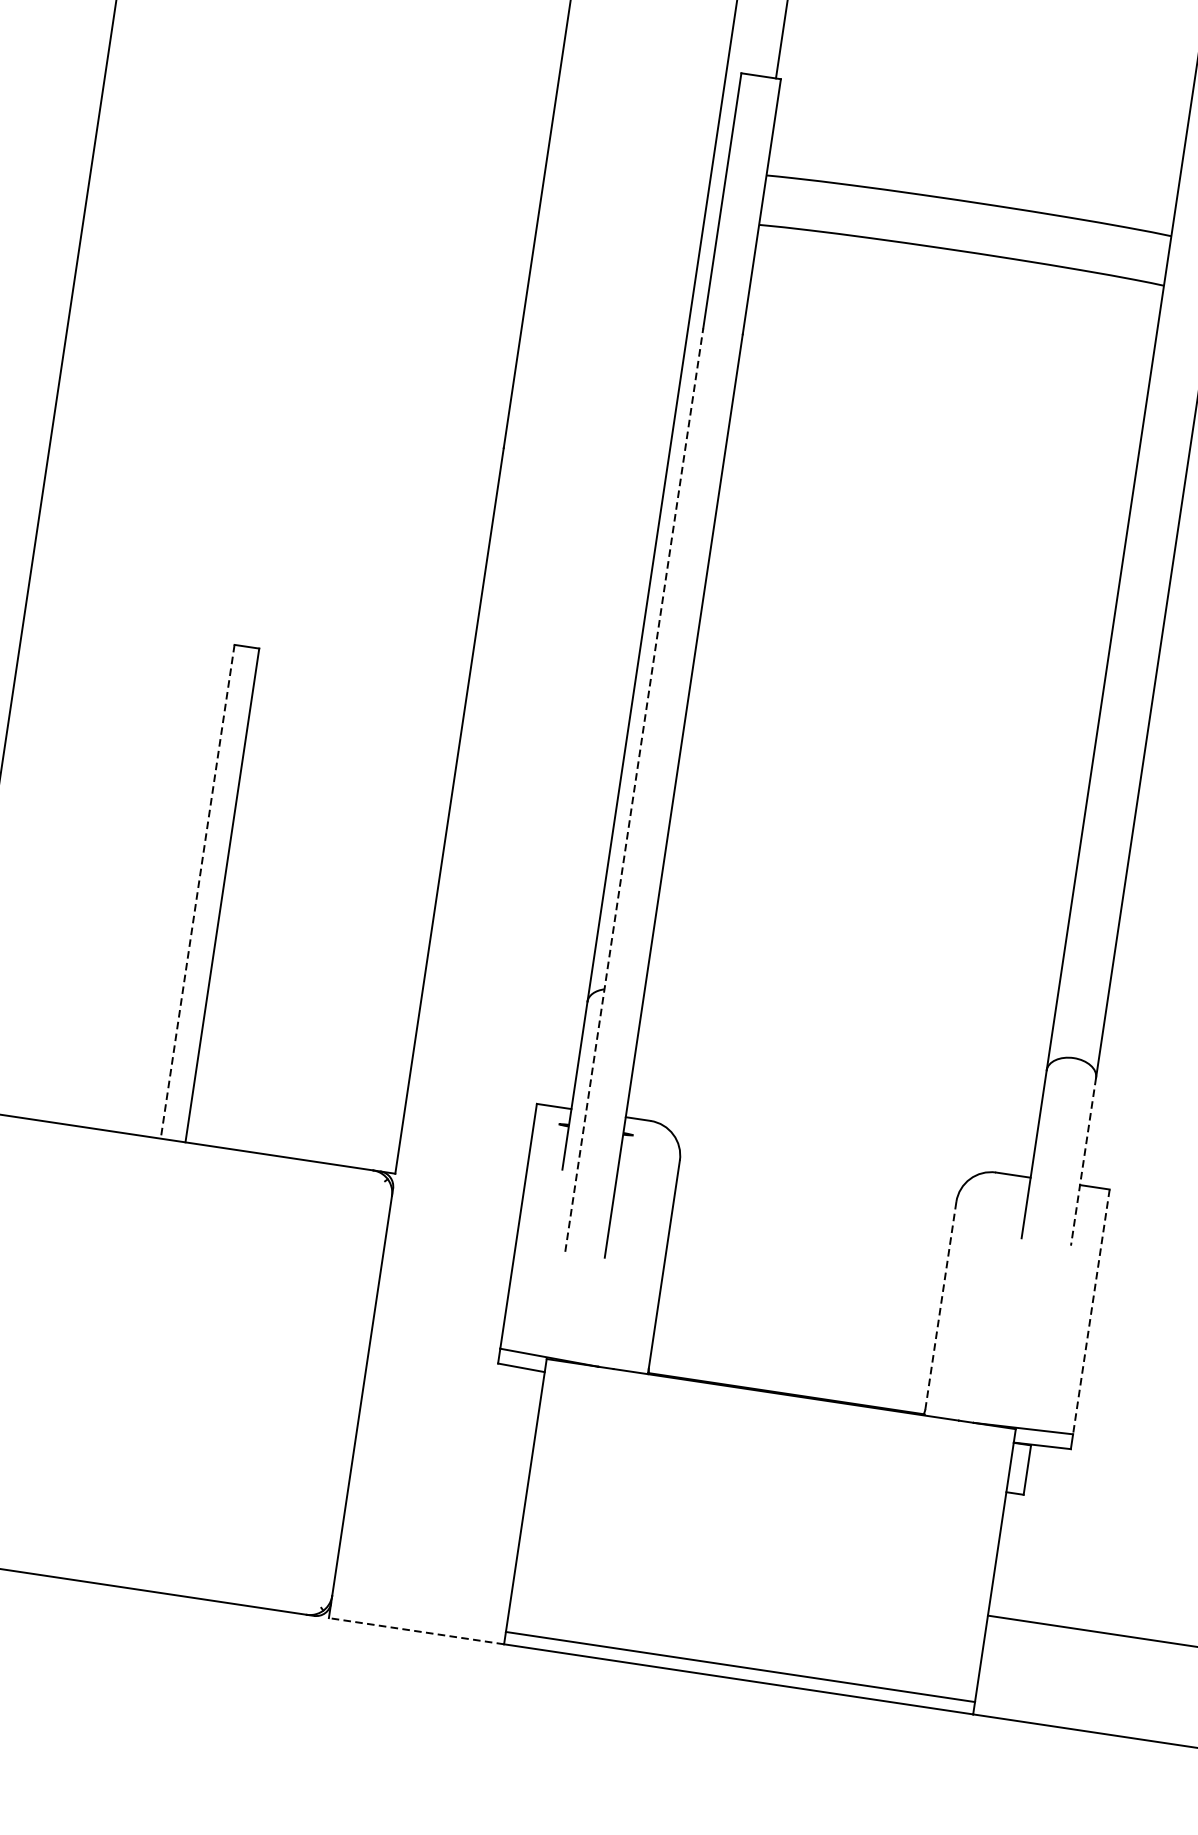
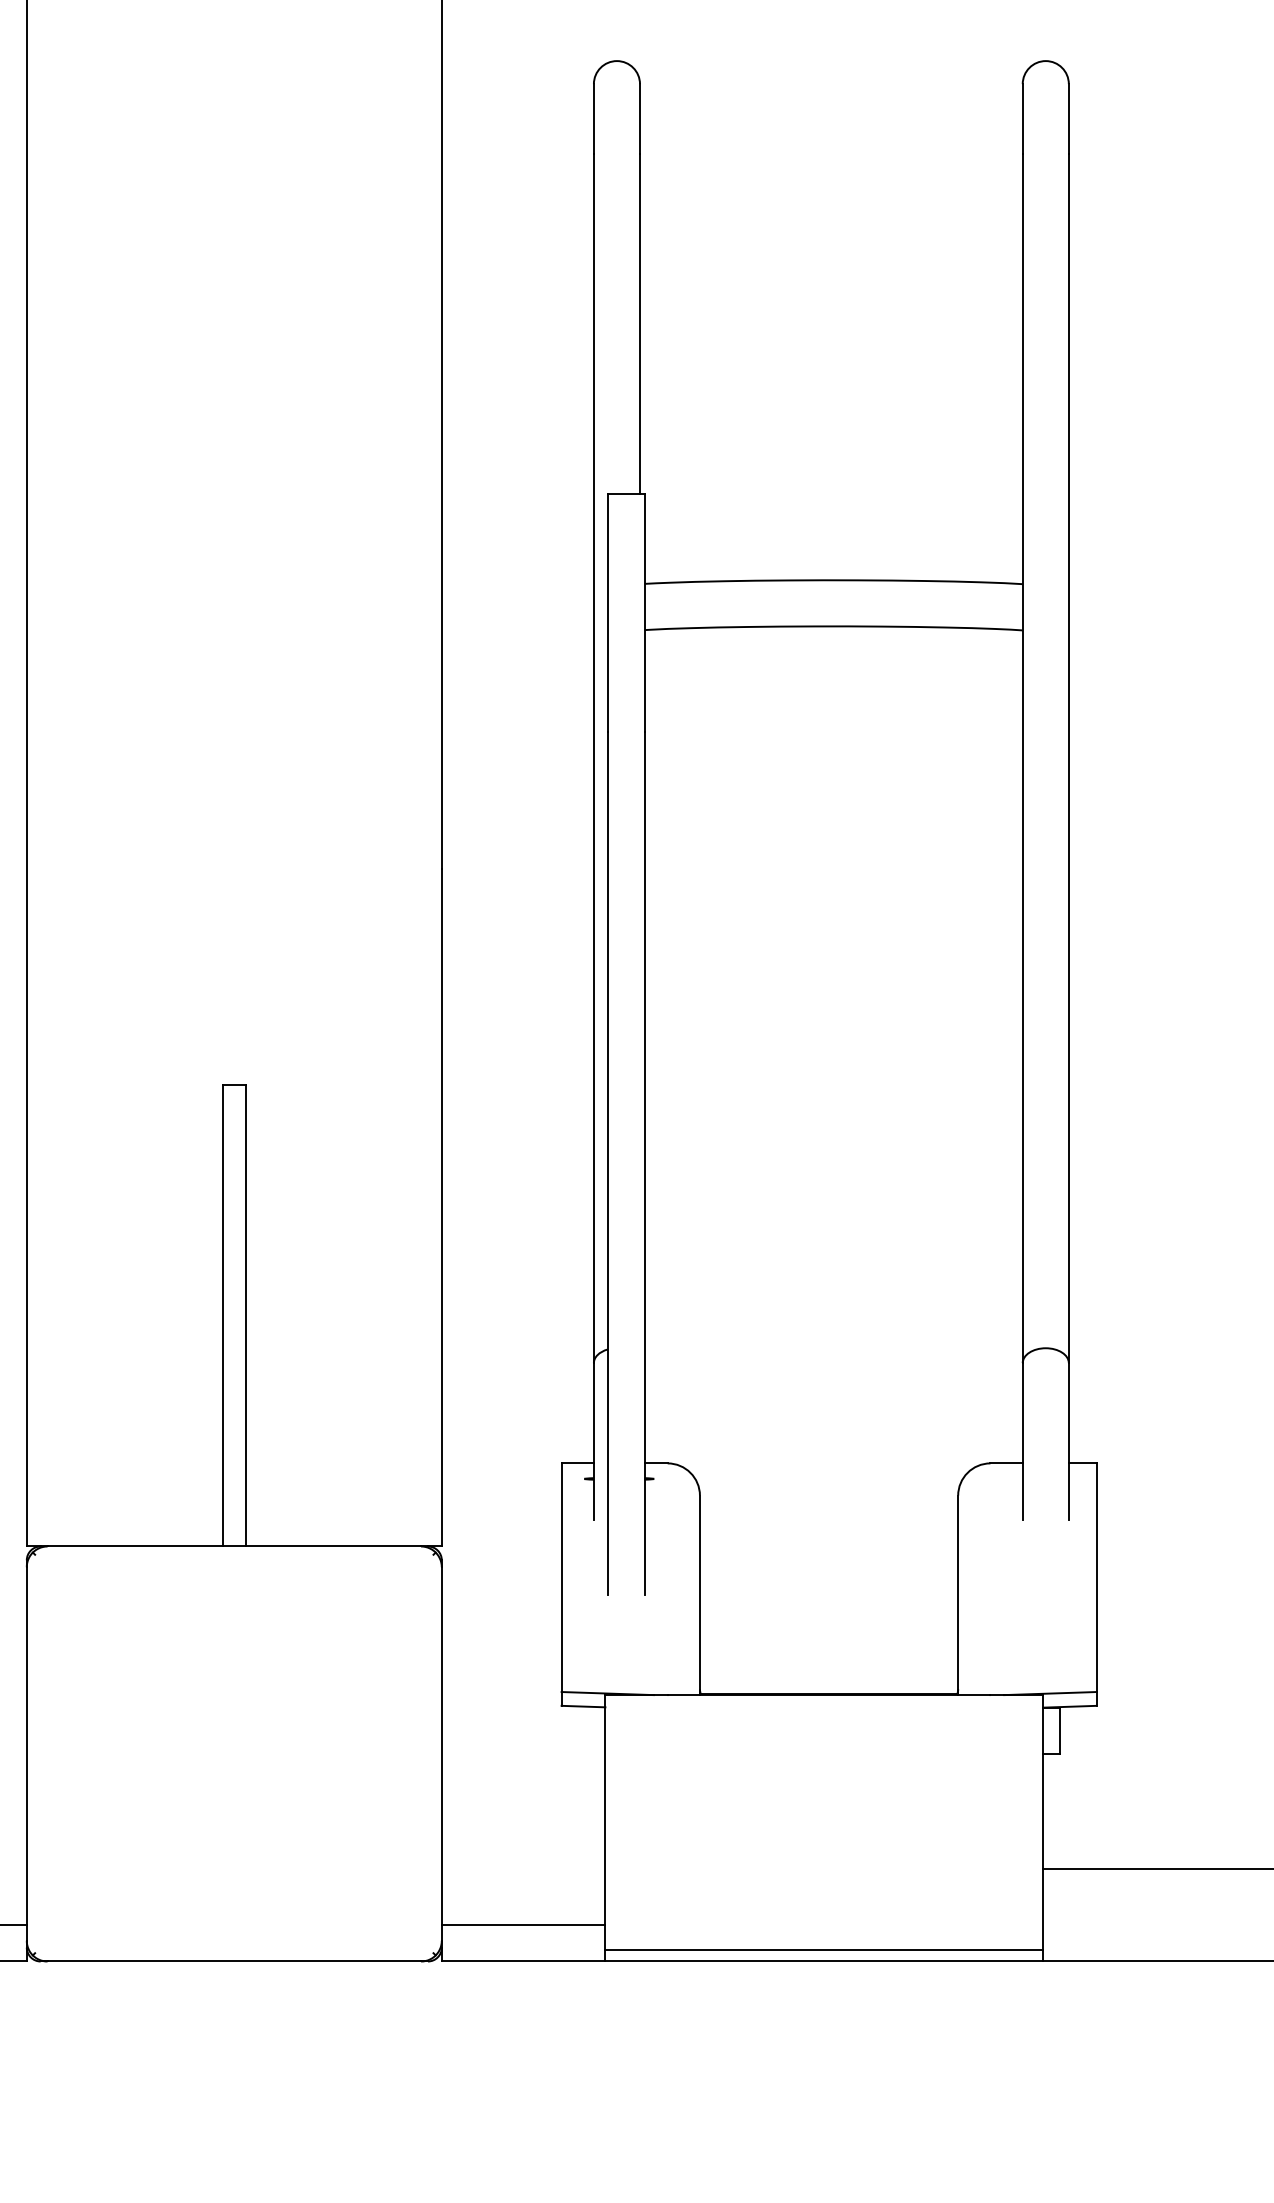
line: (634, 789) -> (607, 1162), dashed -> solid
line: (197, 891) -> (222, 1315), dashed -> solid
line: (1083, 1162) -> (1068, 1442), dashed -> solid
line: (940, 1308) -> (958, 1595), dashed -> solid
line: (1091, 1312) -> (1096, 1578), dashed -> solid
line: (422, 1591) -> (523, 1924), added
line: (416, 1631) -> (523, 1961), dashed -> solid

